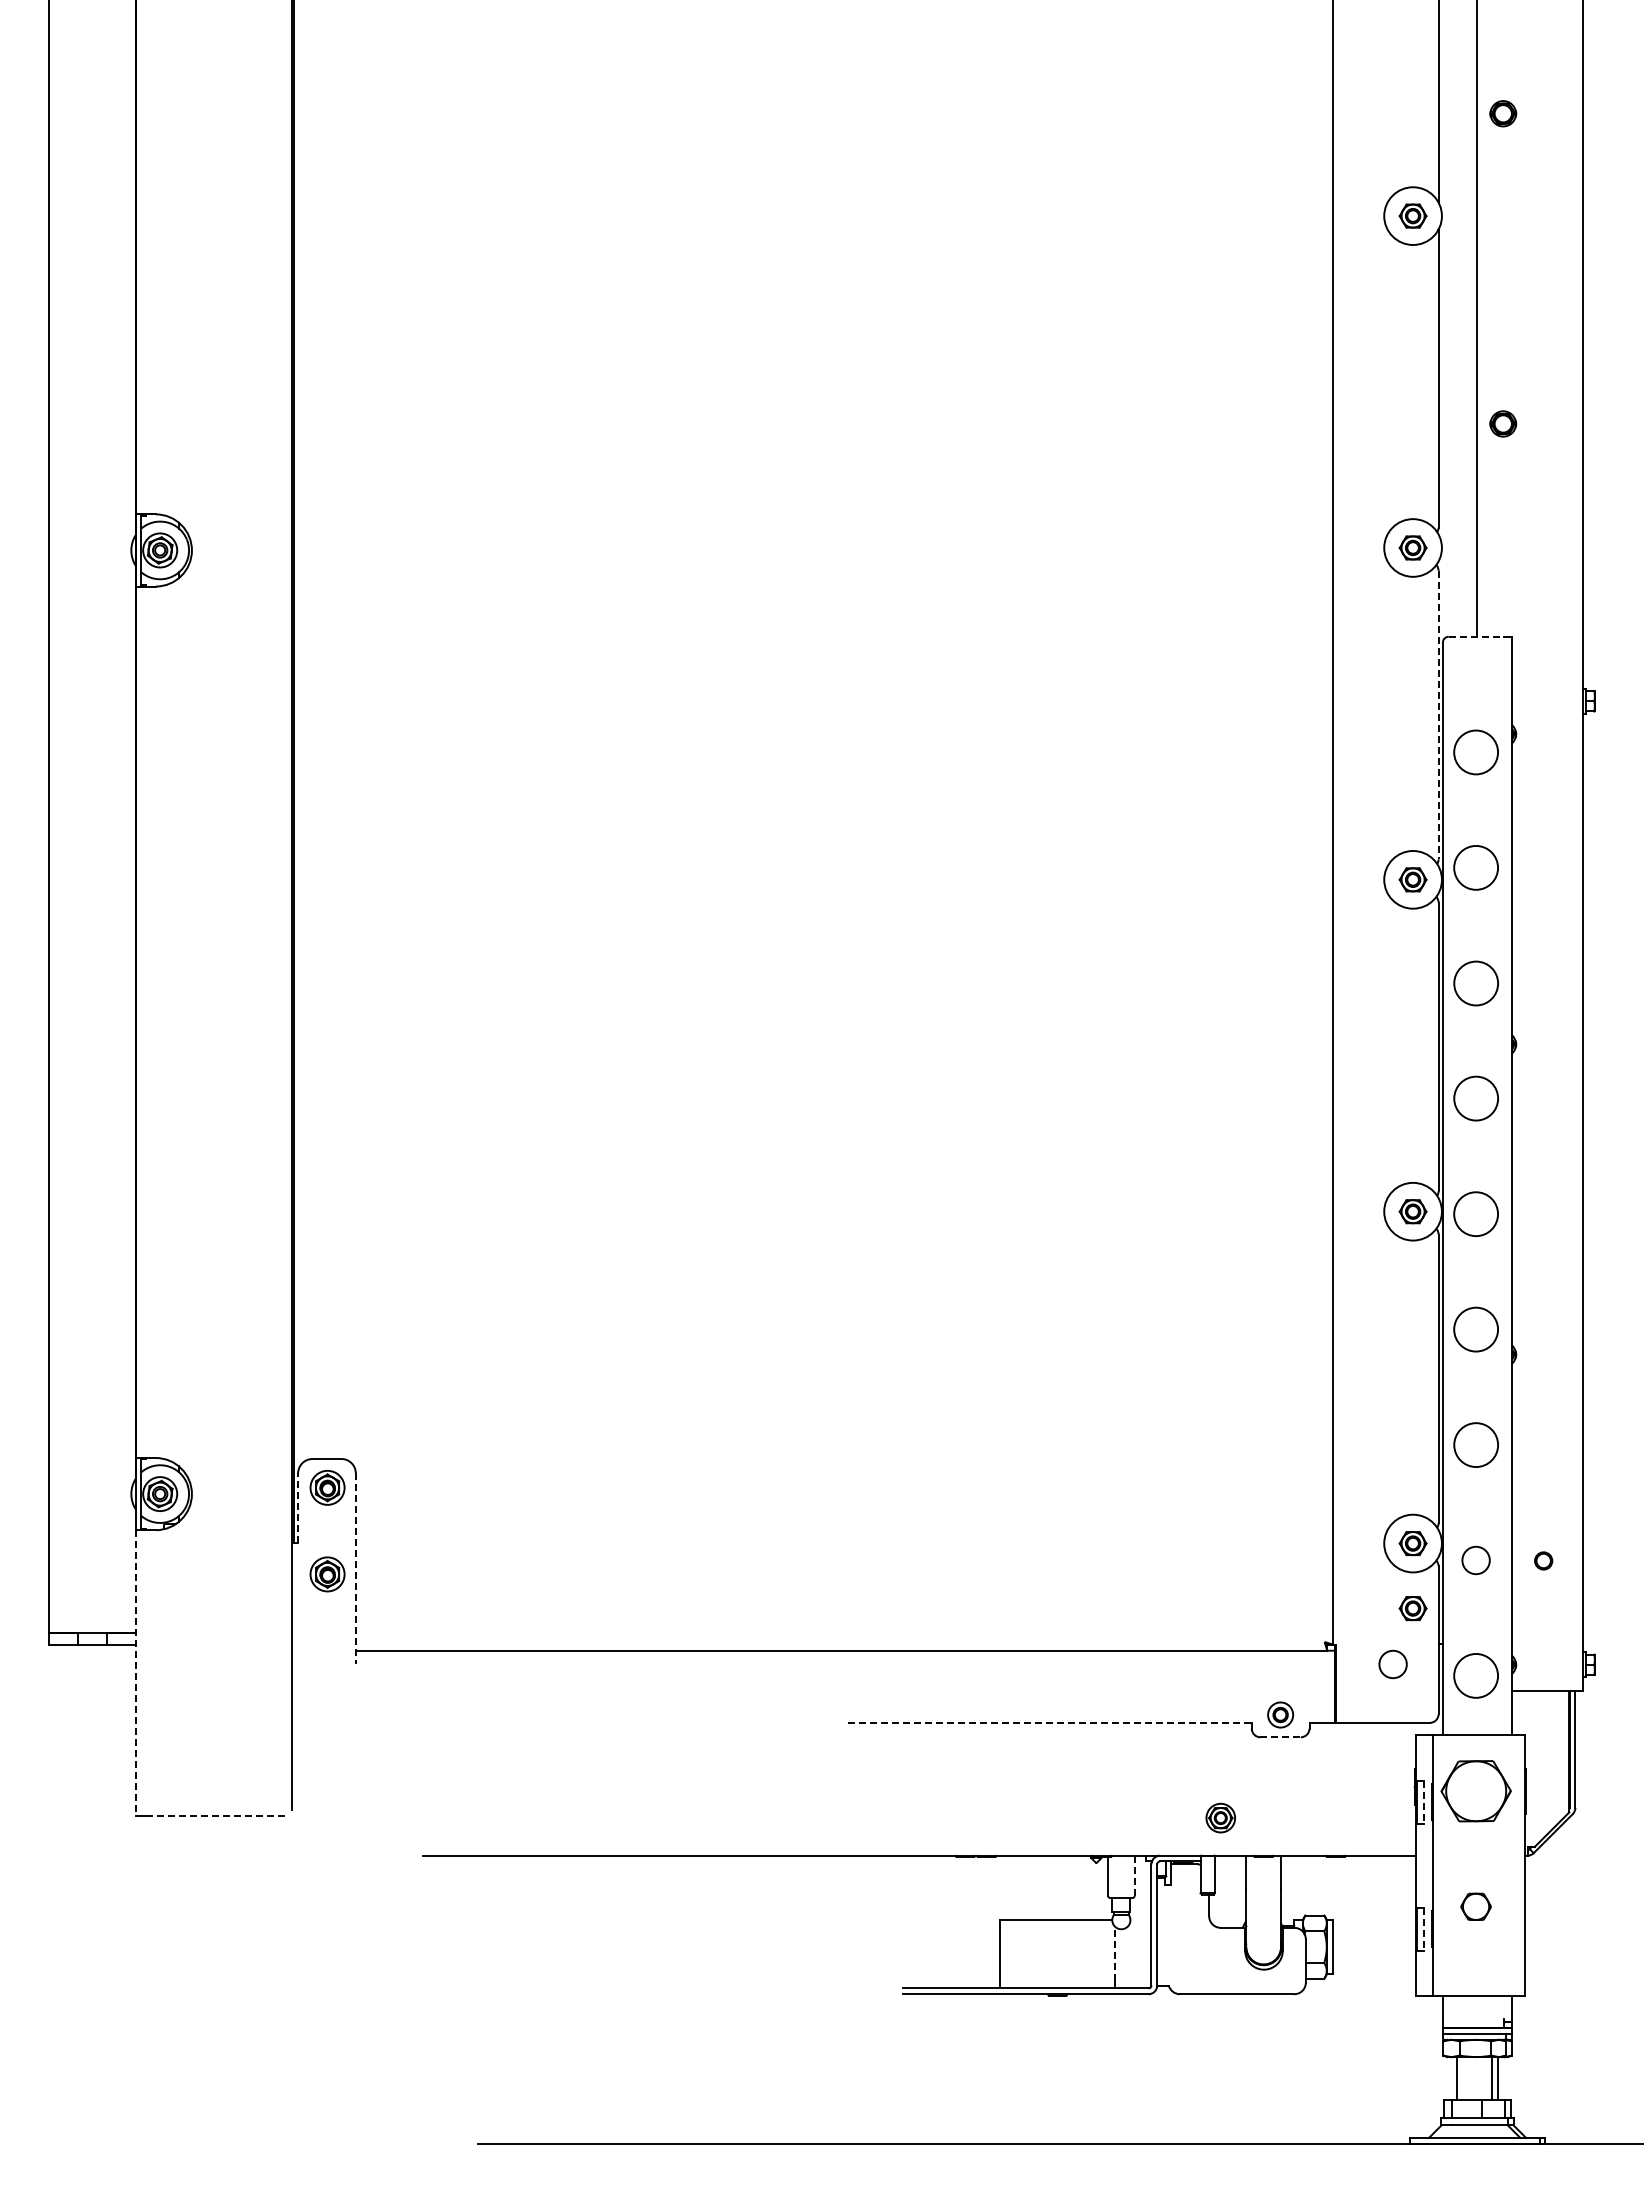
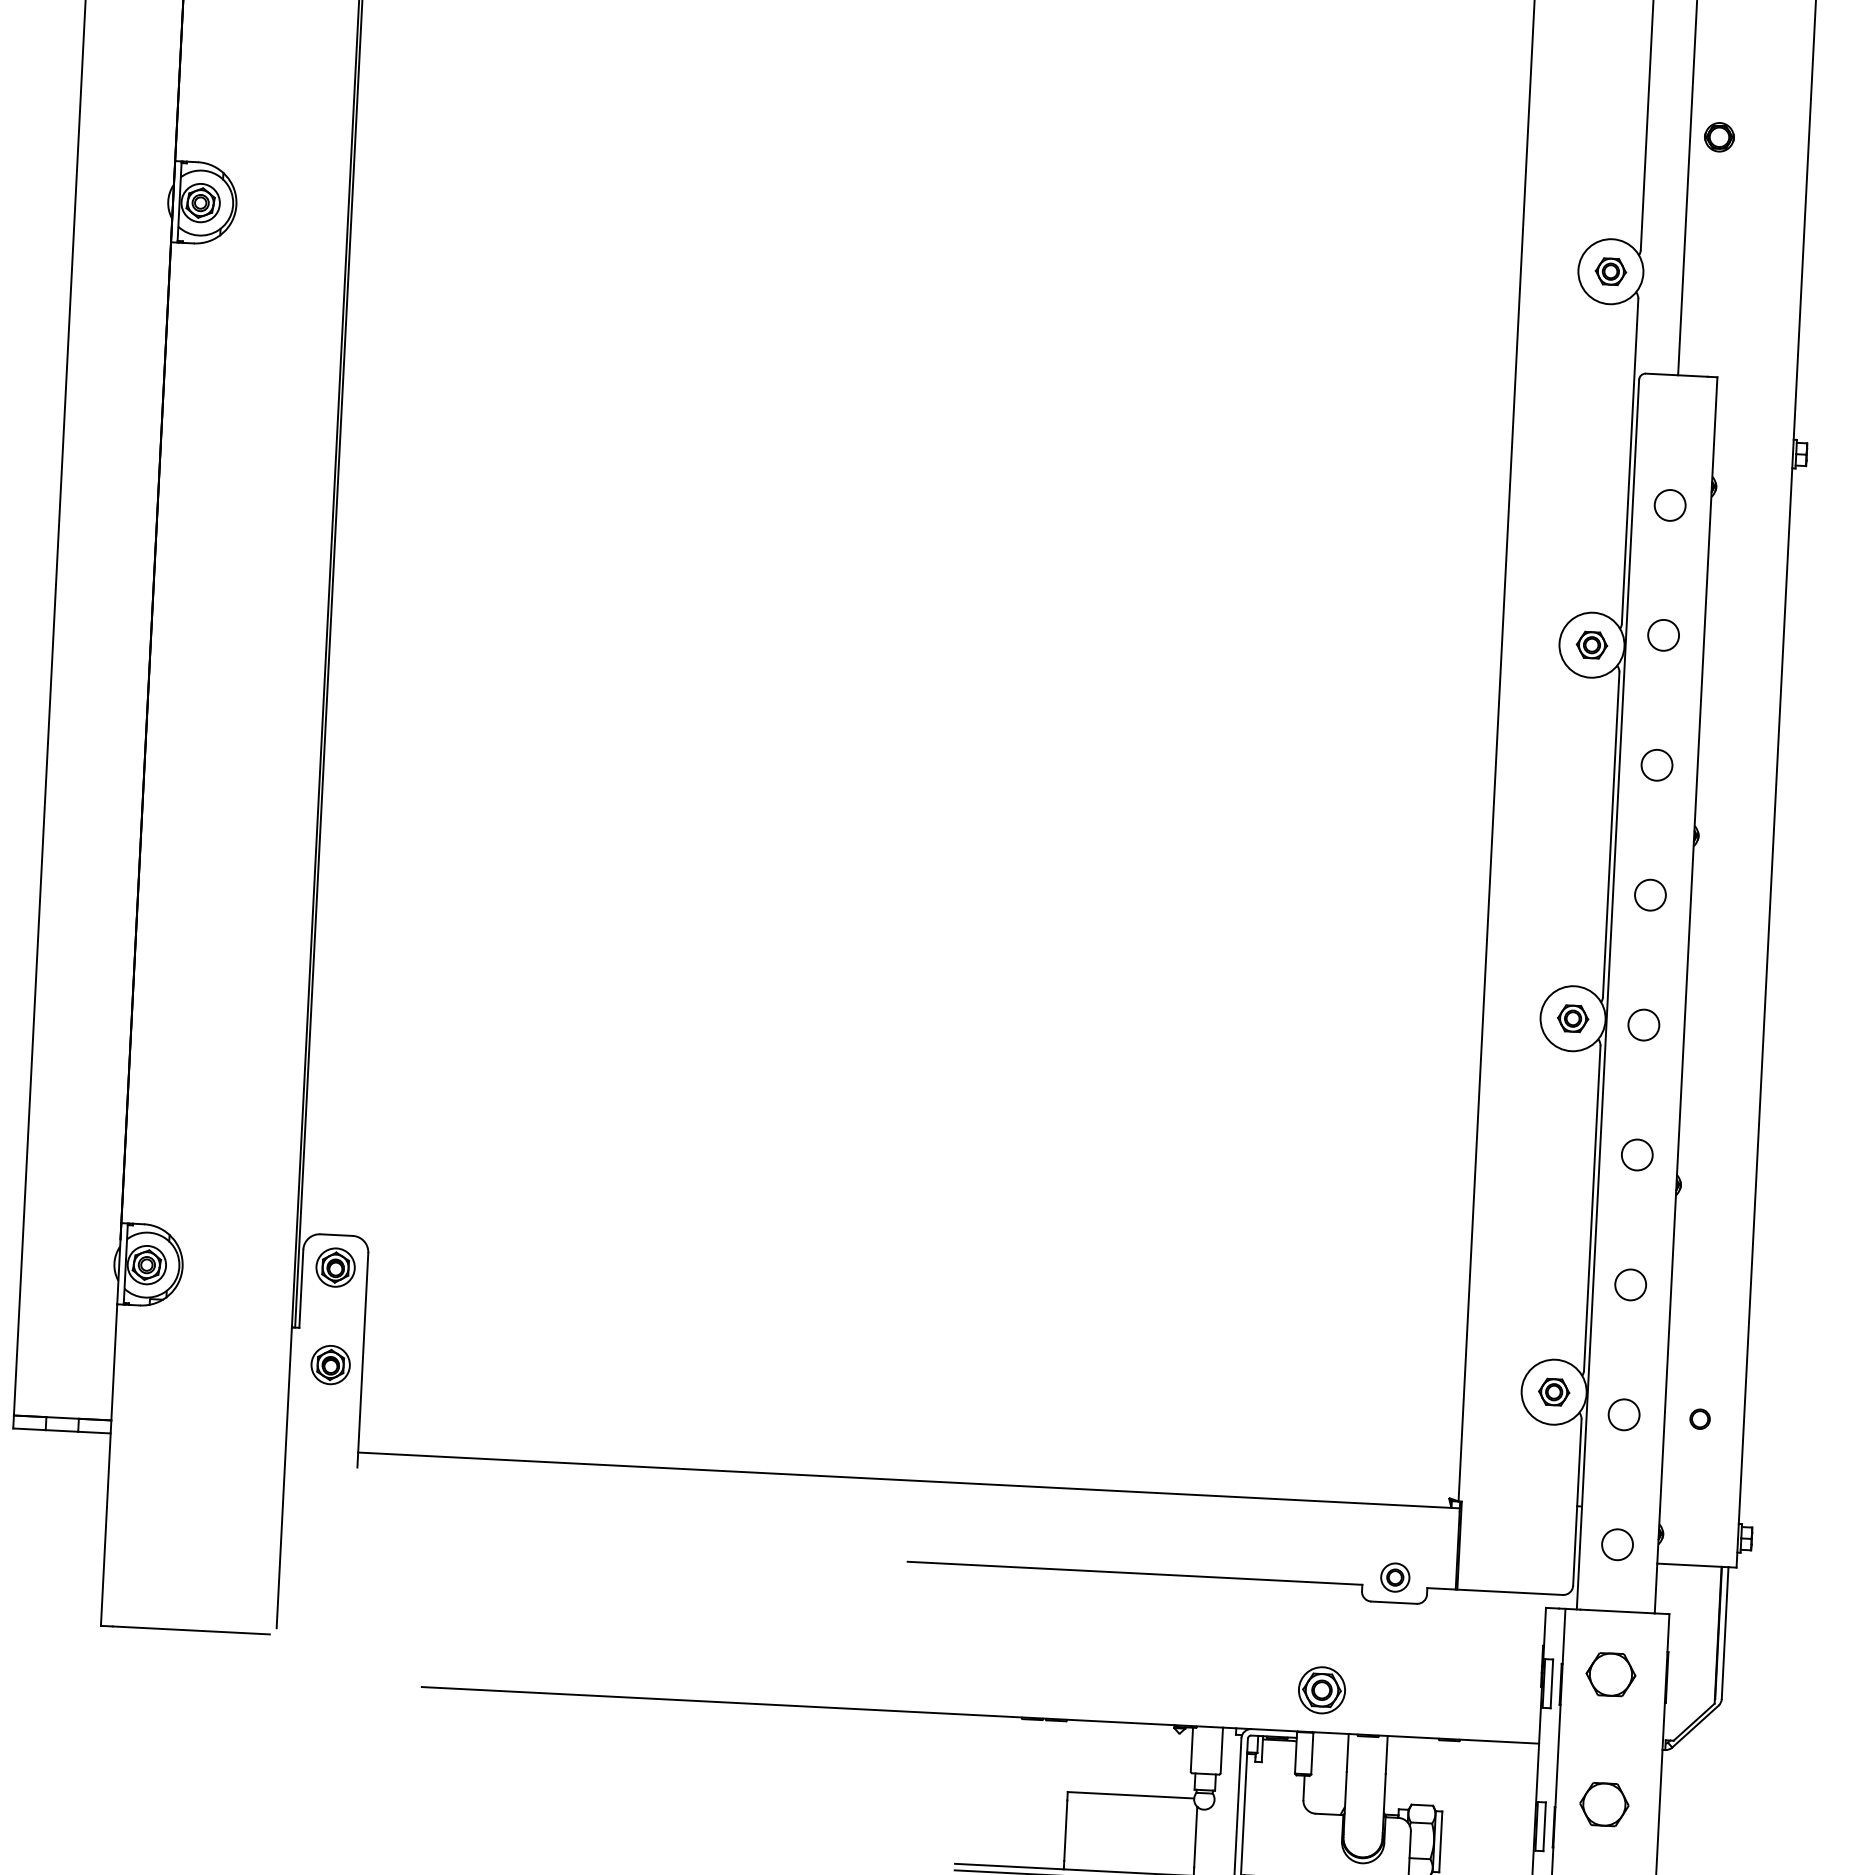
line: (1476, 636) -> (1677, 374), dashed -> solid
line: (1438, 715) -> (1629, 461), dashed -> solid
circle: (1475, 752) -> (1669, 505), size x0.62
circle: (1475, 867) -> (1662, 634), size x0.62
circle: (1475, 982) -> (1656, 764), size x0.62
circle: (1475, 1098) -> (1649, 894), size x0.62
circle: (1475, 1213) -> (1643, 1024), size x0.62
circle: (1475, 1329) -> (1636, 1154), size x0.62
circle: (1475, 1444) -> (1630, 1284), size x0.62
line: (298, 1508) -> (301, 1289), dashed -> solid
line: (355, 1569) -> (362, 1361), dashed -> solid
part: (1412, 1608) -> (1549, 1465), removed
circle: (1392, 1664) -> (1524, 1527), removed
line: (135, 1673) -> (108, 1465), dashed -> solid
circle: (1475, 1675) -> (1616, 1544), size x0.62
line: (1049, 1722) -> (1134, 1572), dashed -> solid
line: (1281, 1737) -> (1395, 1602), dashed -> solid
part: (1475, 1791) -> (1610, 1674), size x0.62
line: (1424, 1802) -> (1552, 1684), dashed -> solid
line: (215, 1815) -> (190, 1629), dashed -> solid
part: (1220, 1817) -> (1321, 1689), size x1.43
line: (1134, 1875) -> (1221, 1749), dashed -> solid
part: (1475, 1906) -> (1603, 1804), size x1.43
line: (1424, 1929) -> (1545, 1827), dashed -> solid
line: (1115, 1954) -> (1195, 1837), dashed -> solid

